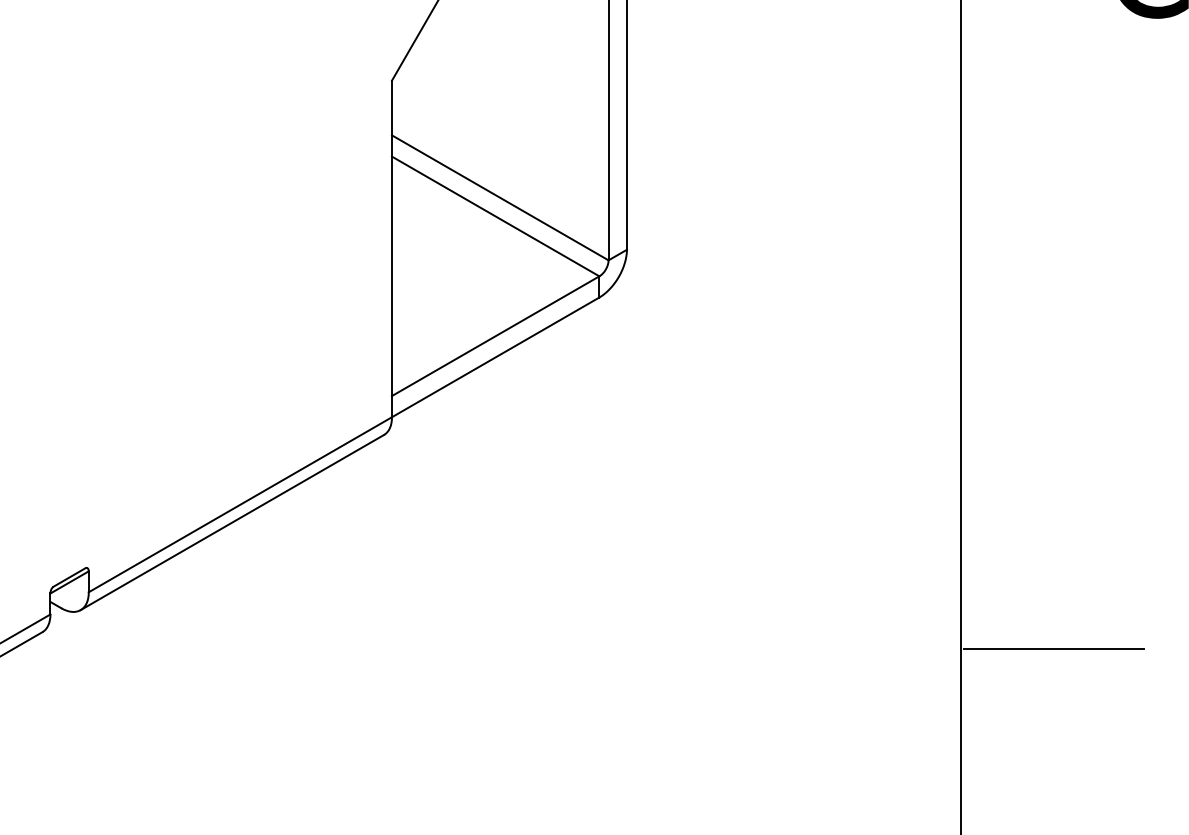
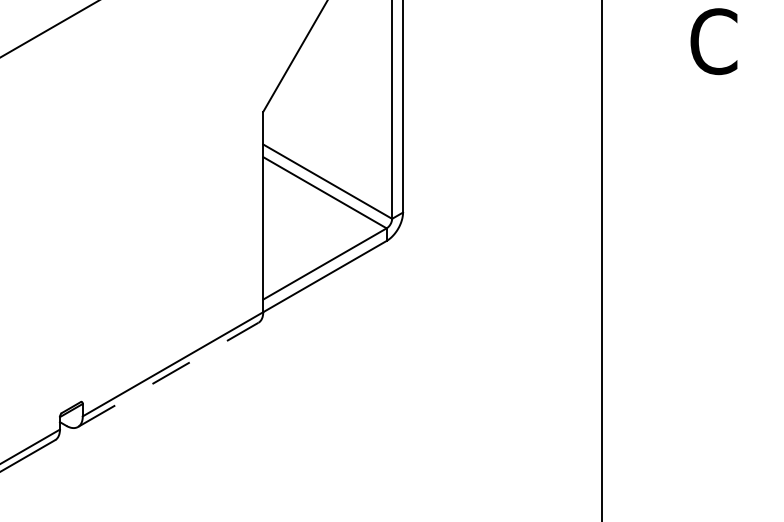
line: (232, 521) -> (168, 374), solid -> dashed
line: (1054, 649) -> (657, 450), removed

